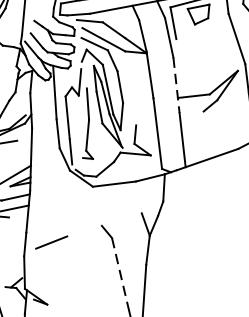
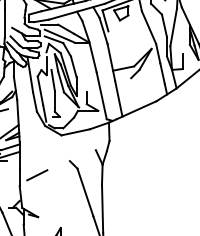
line: (176, 85) -> (111, 62), dashed -> solid
line: (120, 274) -> (85, 192), dashed -> solid

